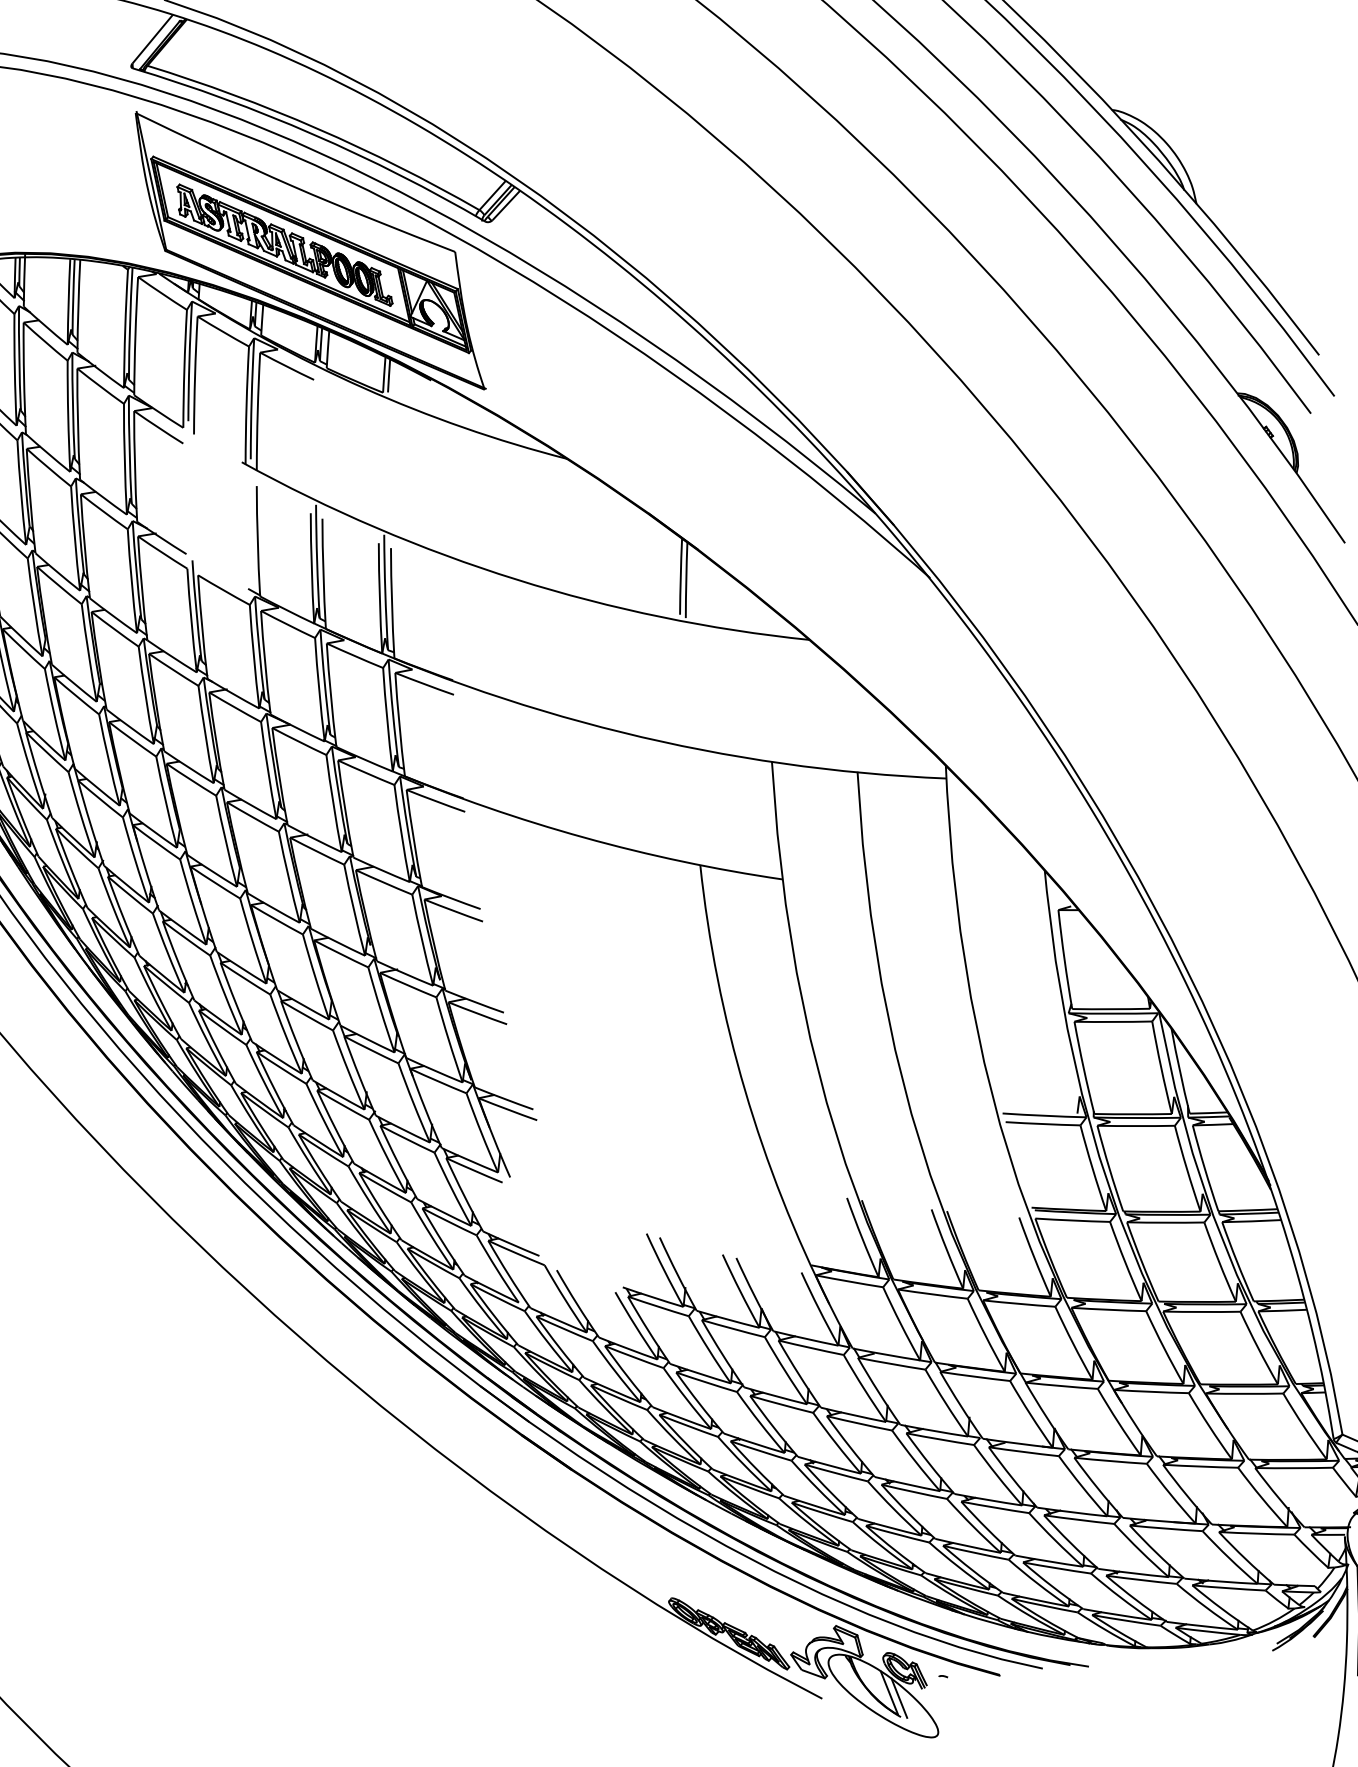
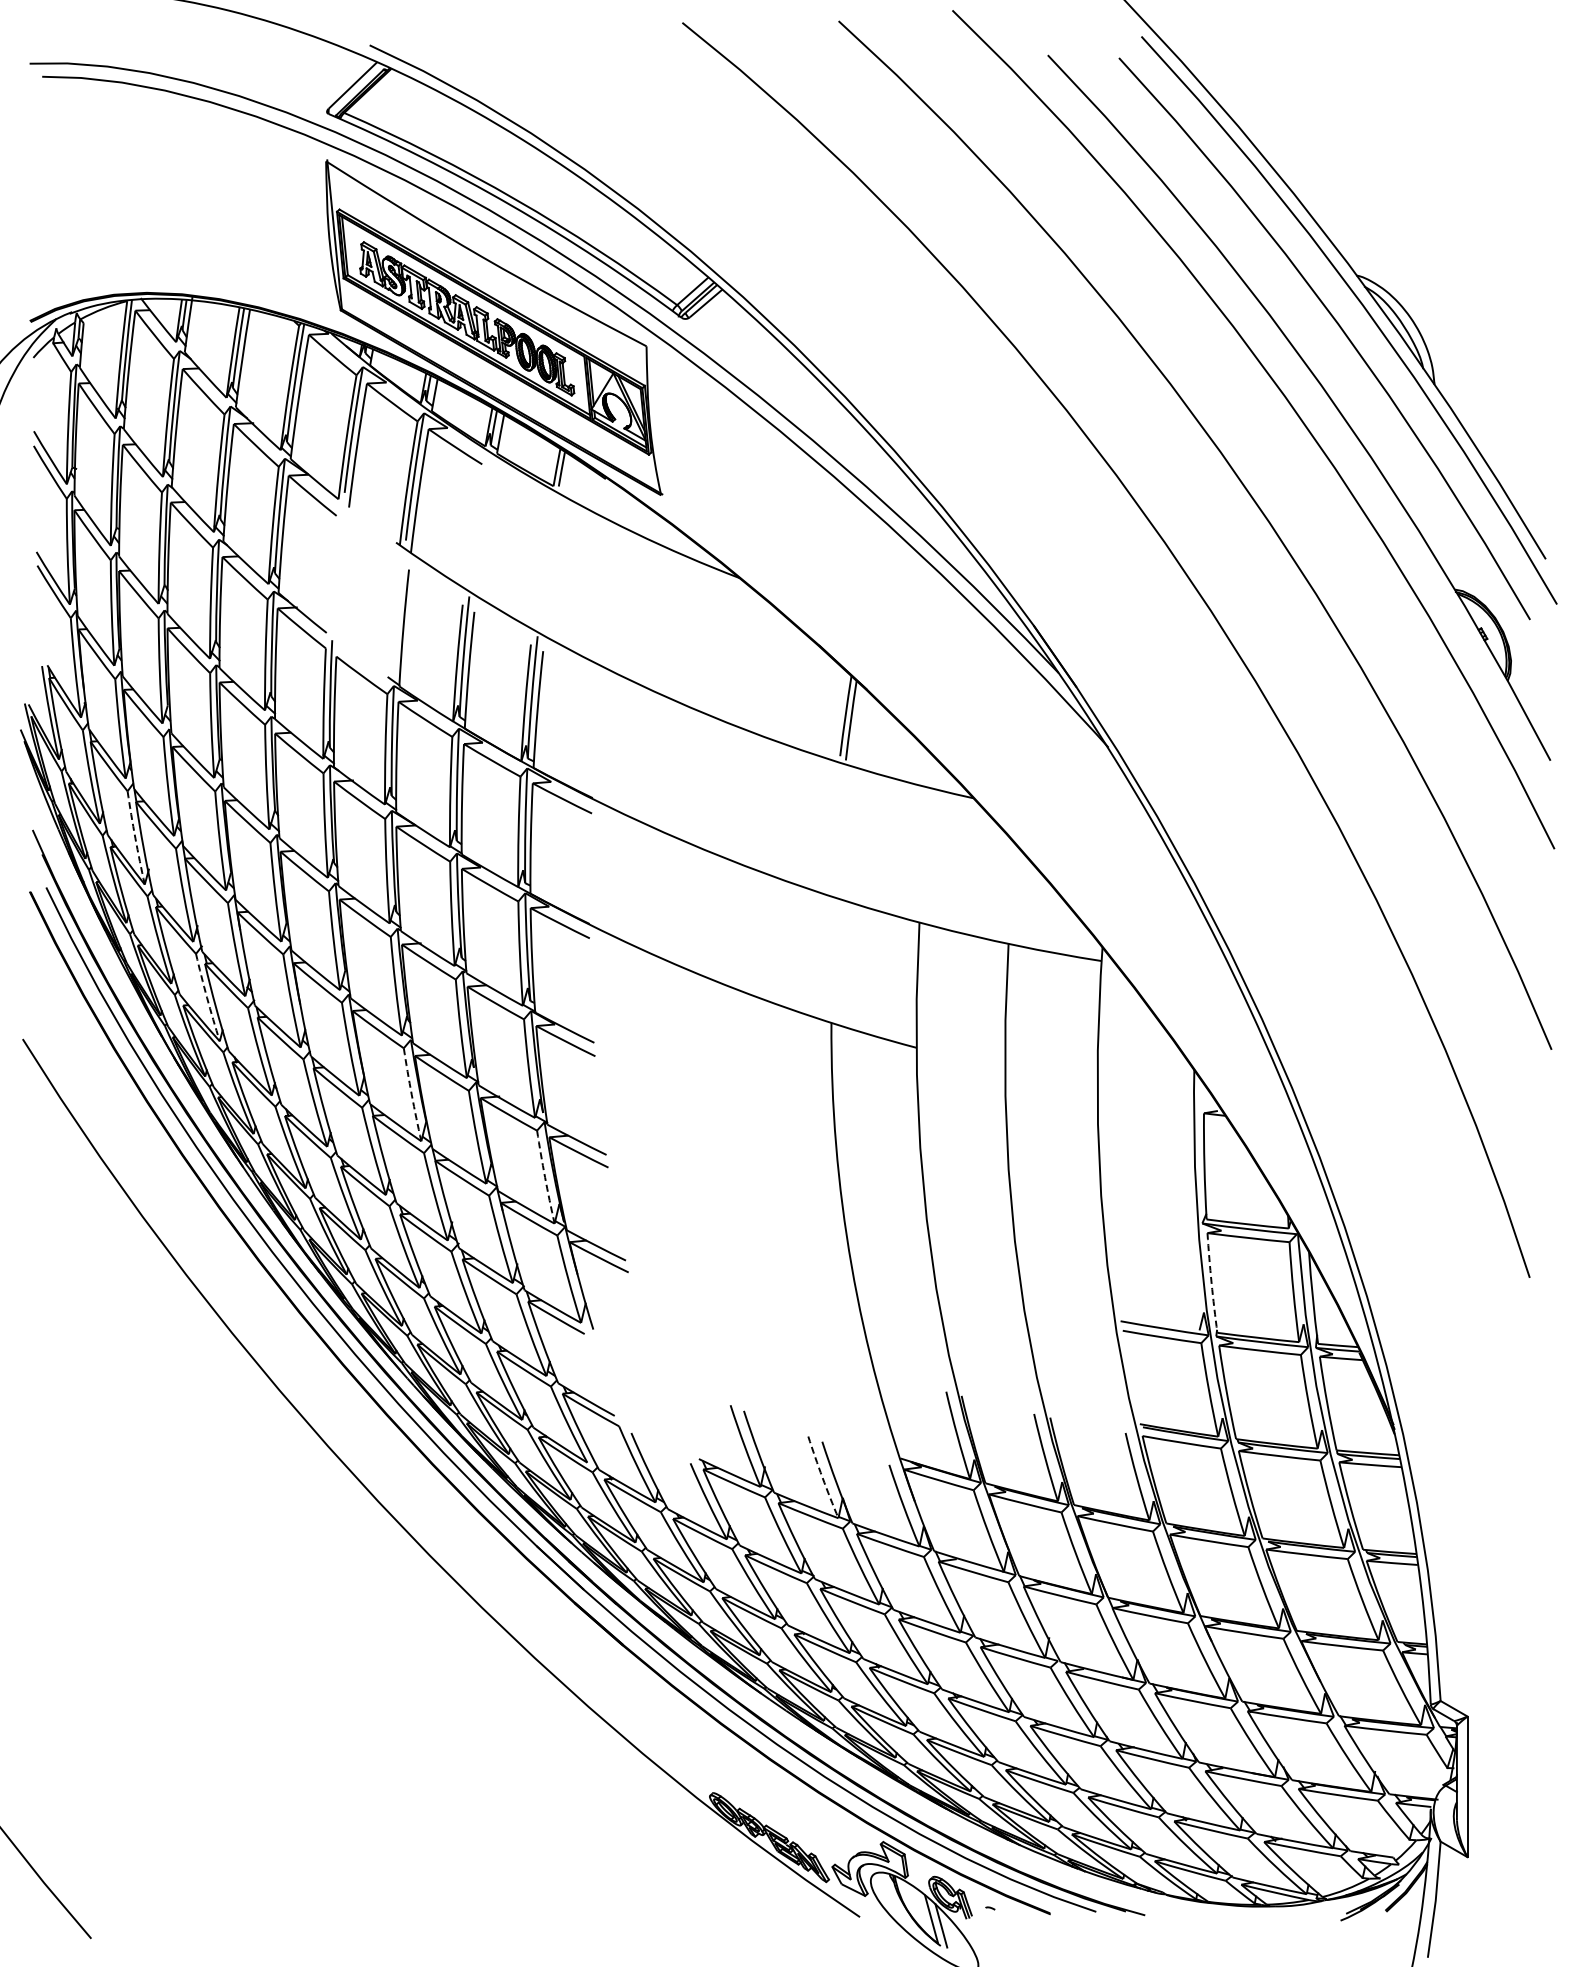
arc: (29, 766) -> (135, 838), solid -> dashed
arc: (113, 907) -> (207, 997), solid -> dashed
arc: (315, 976) -> (411, 1094), solid -> dashed
arc: (449, 1040) -> (545, 1177), solid -> dashed
arc: (1083, 1068) -> (1211, 1283), solid -> dashed
arc: (740, 1291) -> (822, 1477), solid -> dashed

